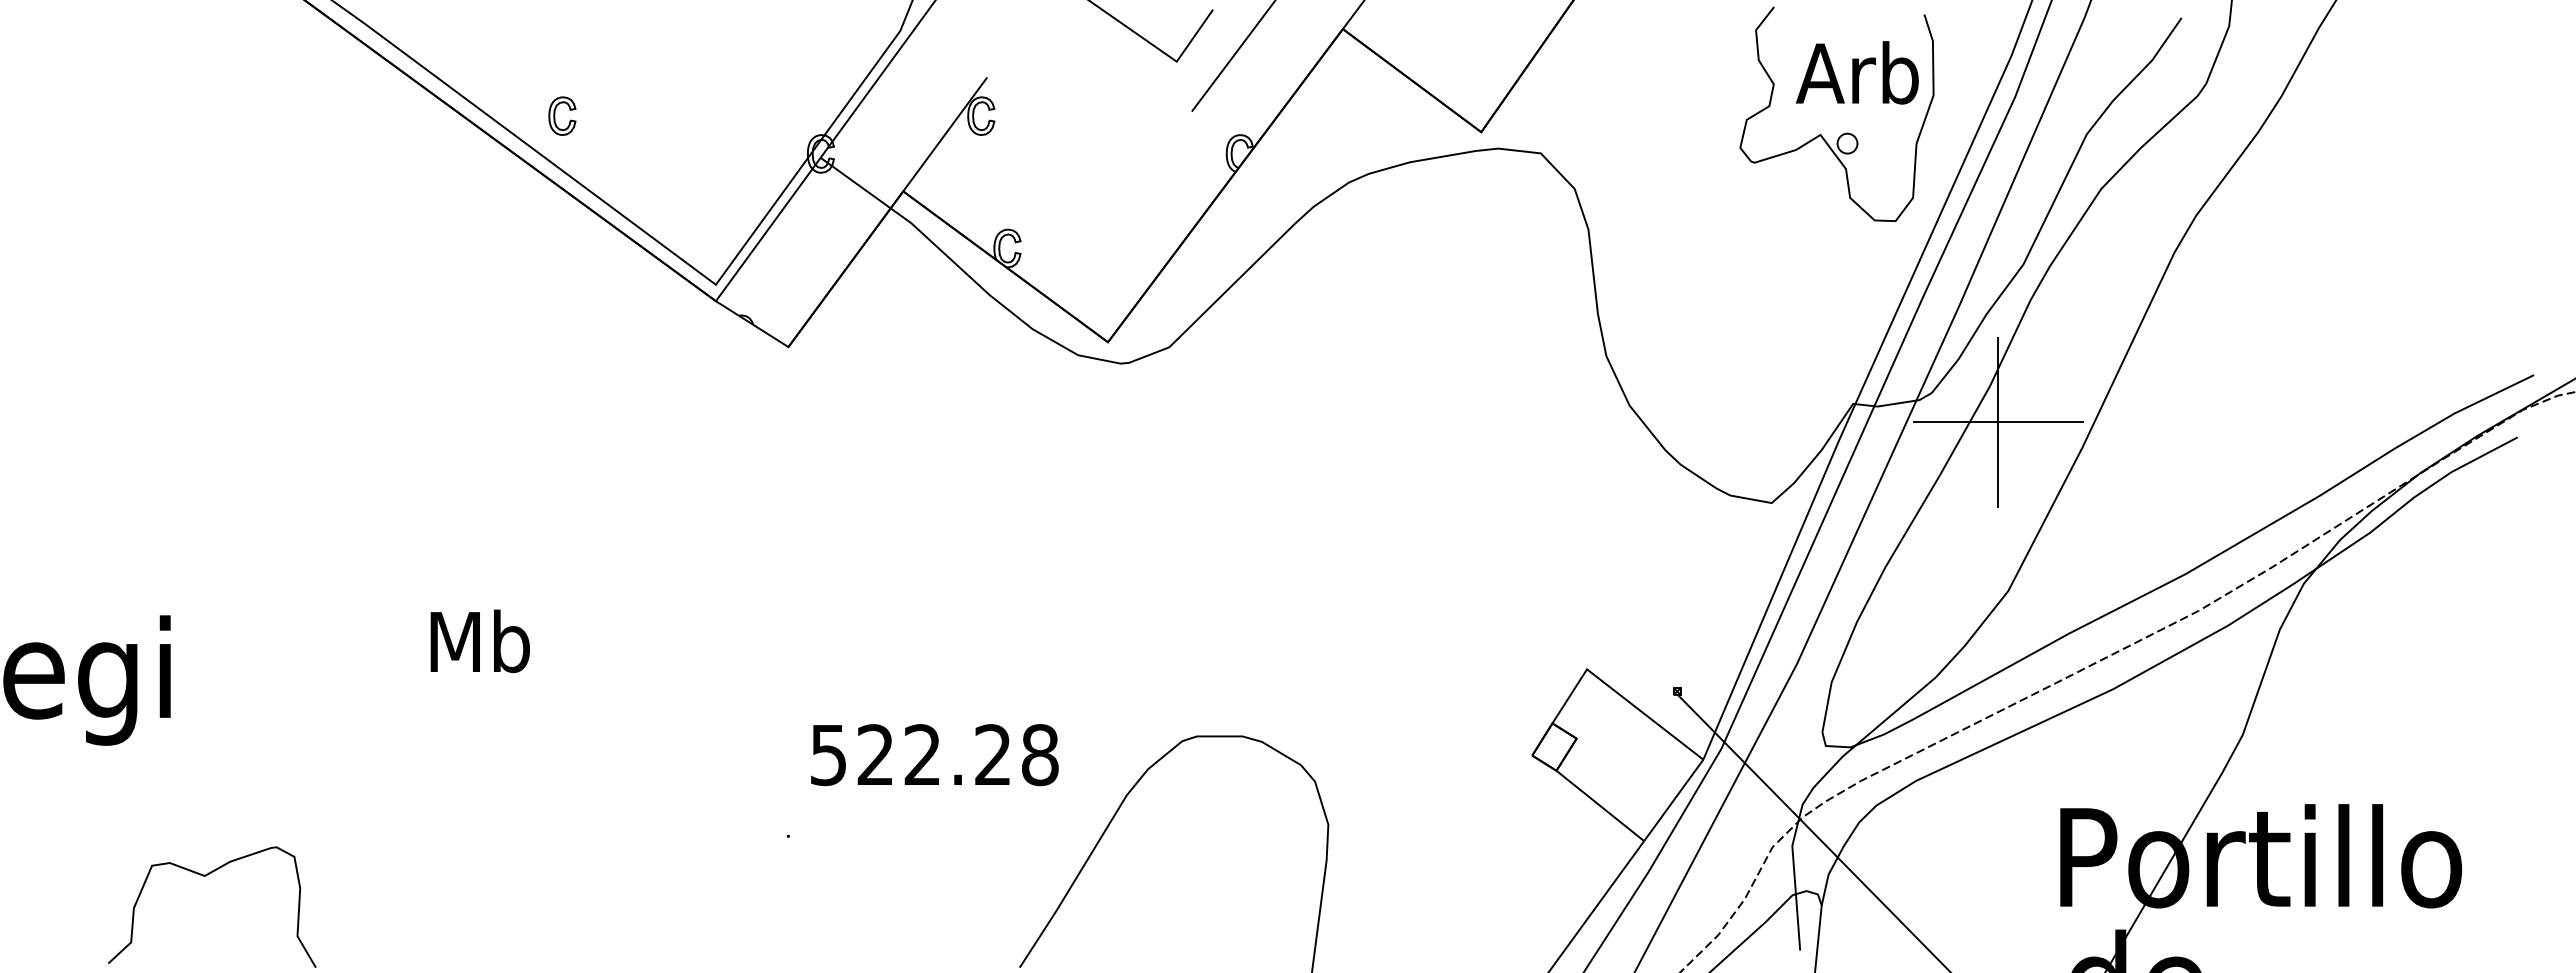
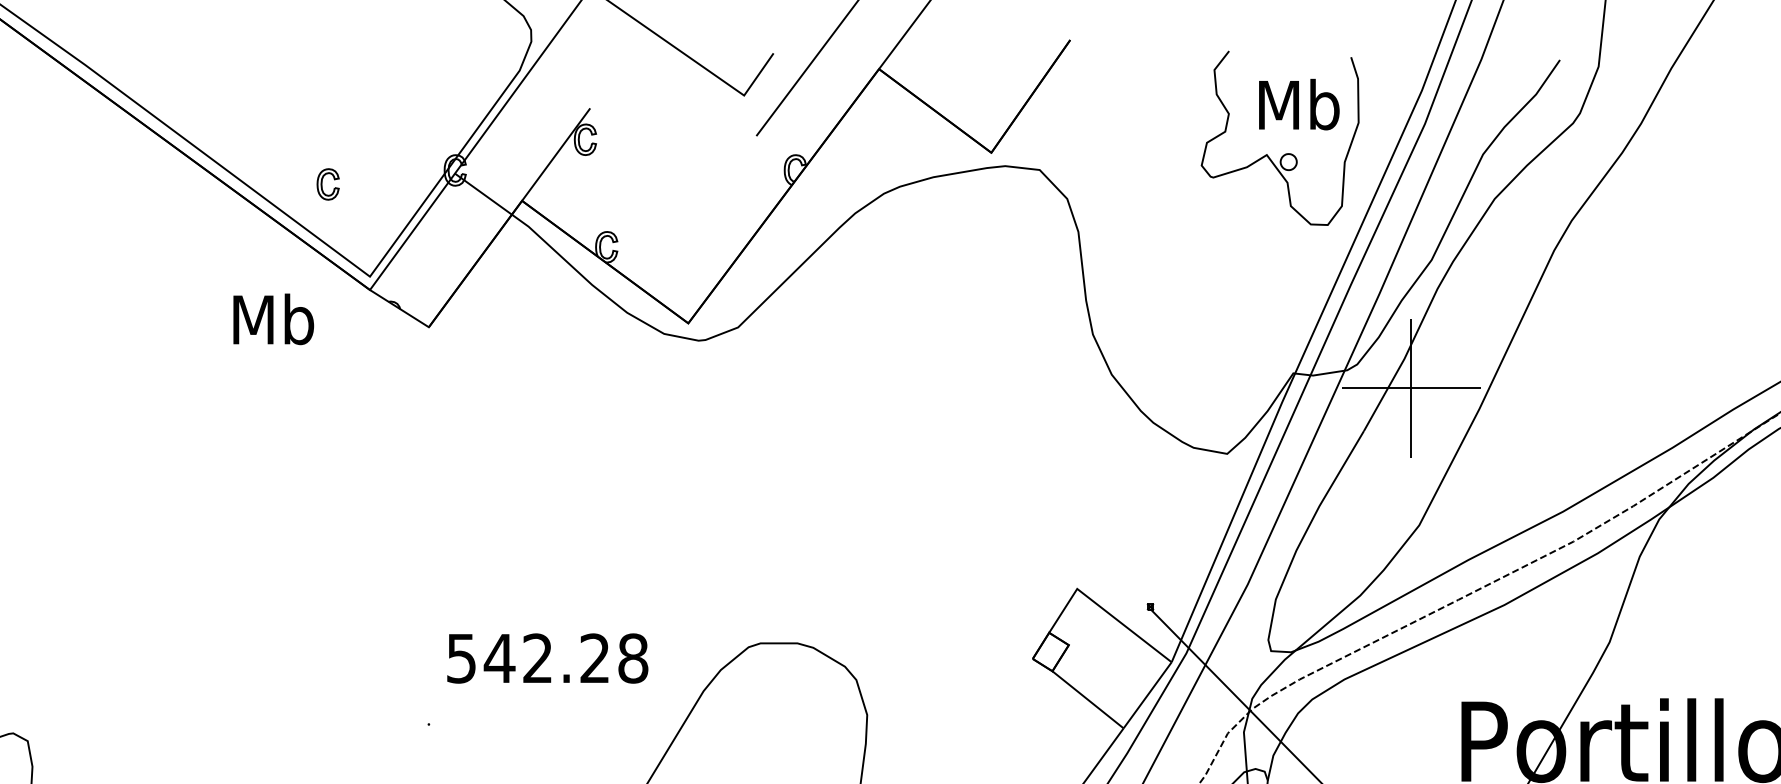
text: (1856, 72) -> (1296, 104), Arb -> Mb
part: (555, 115) -> (322, 183), moved
text: (479, 641) -> (273, 319), moved
text: (875, 754) -> (499, 658), 522.28 -> 542.28

